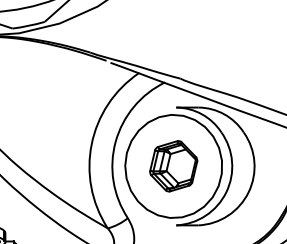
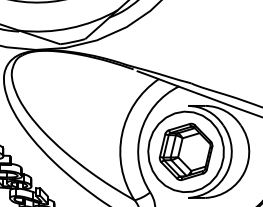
part: (172, 165) -> (185, 151), size x1.43

